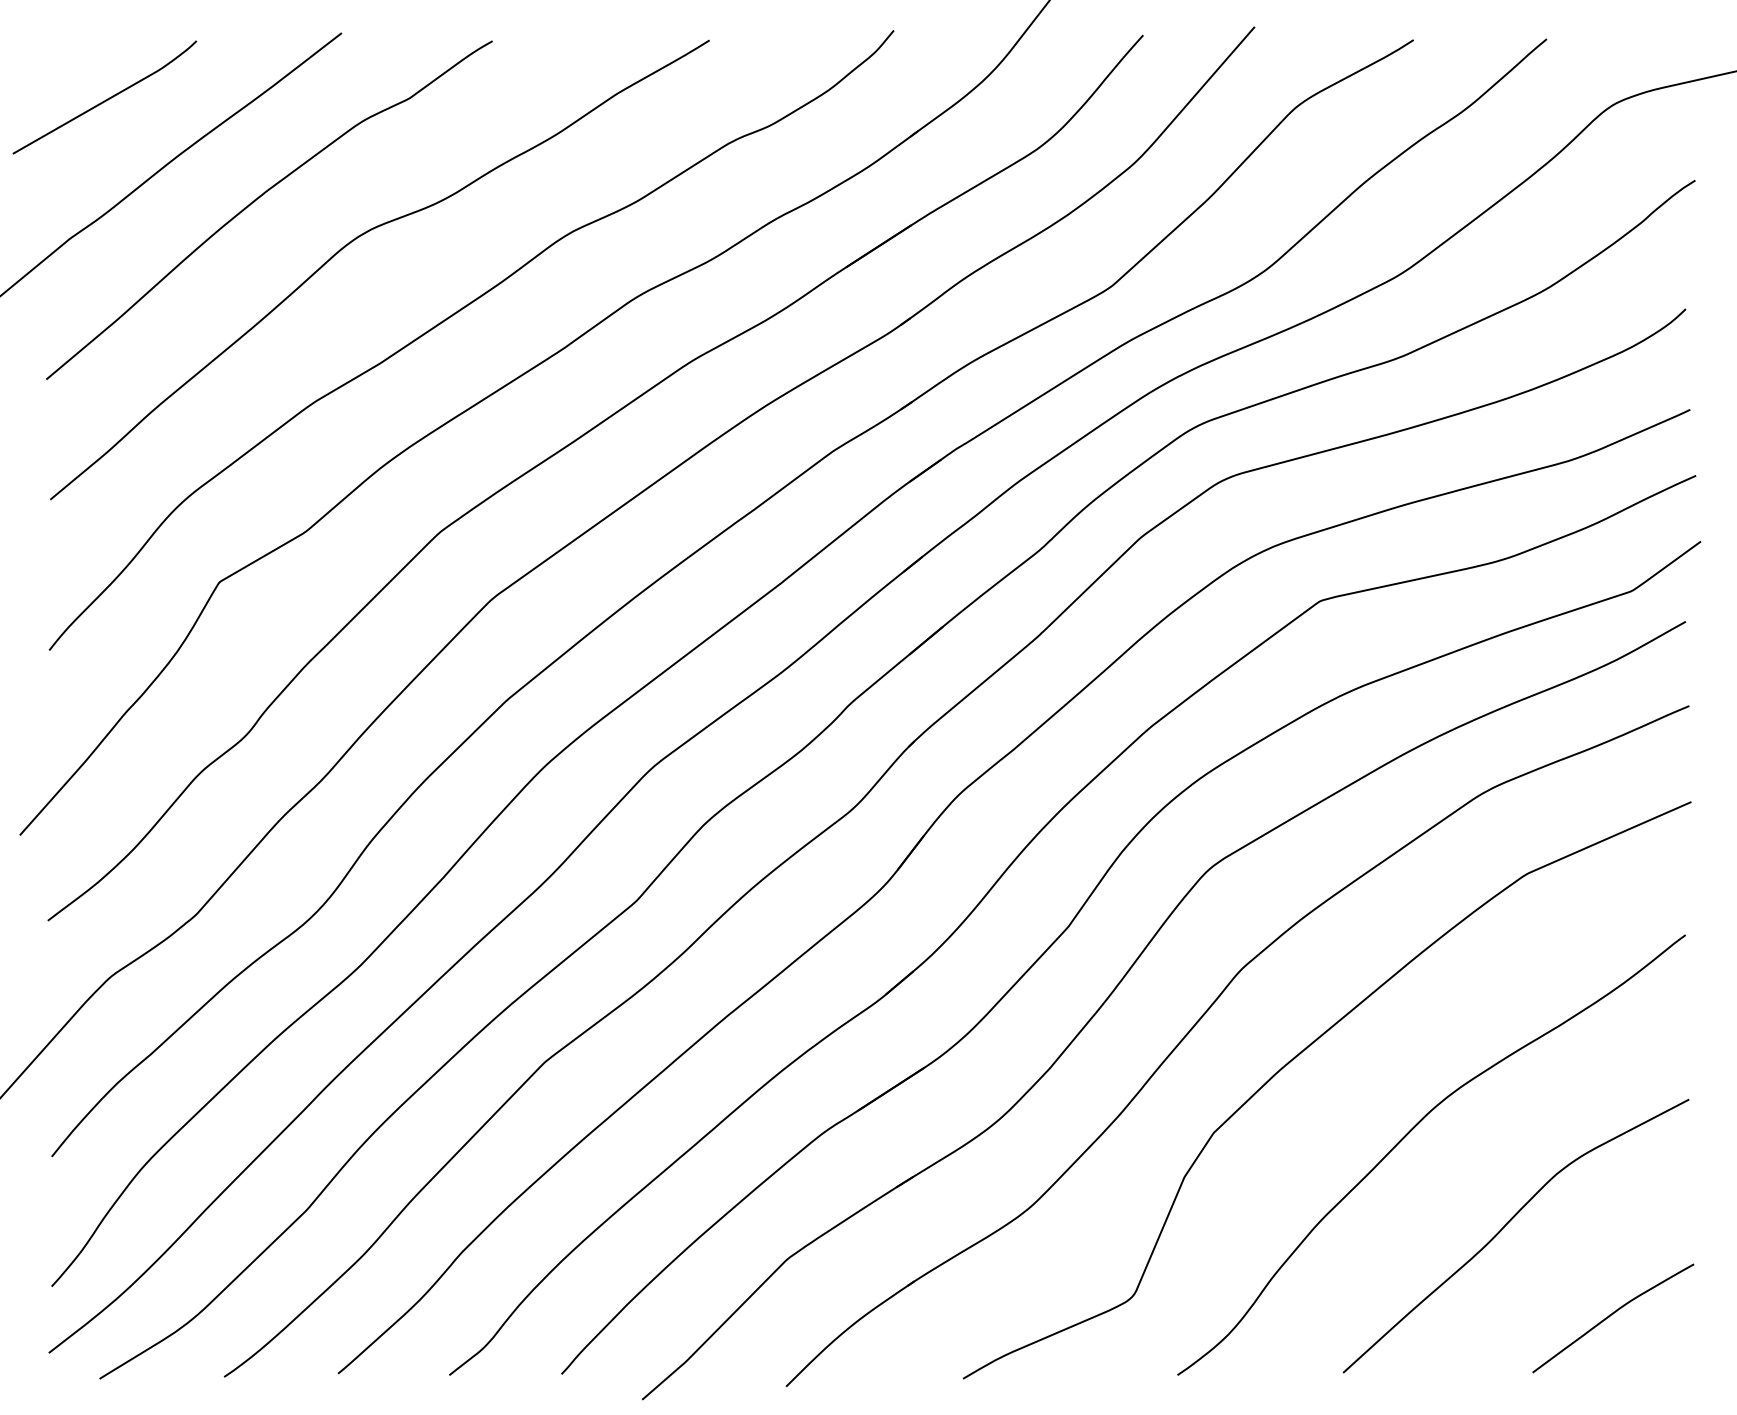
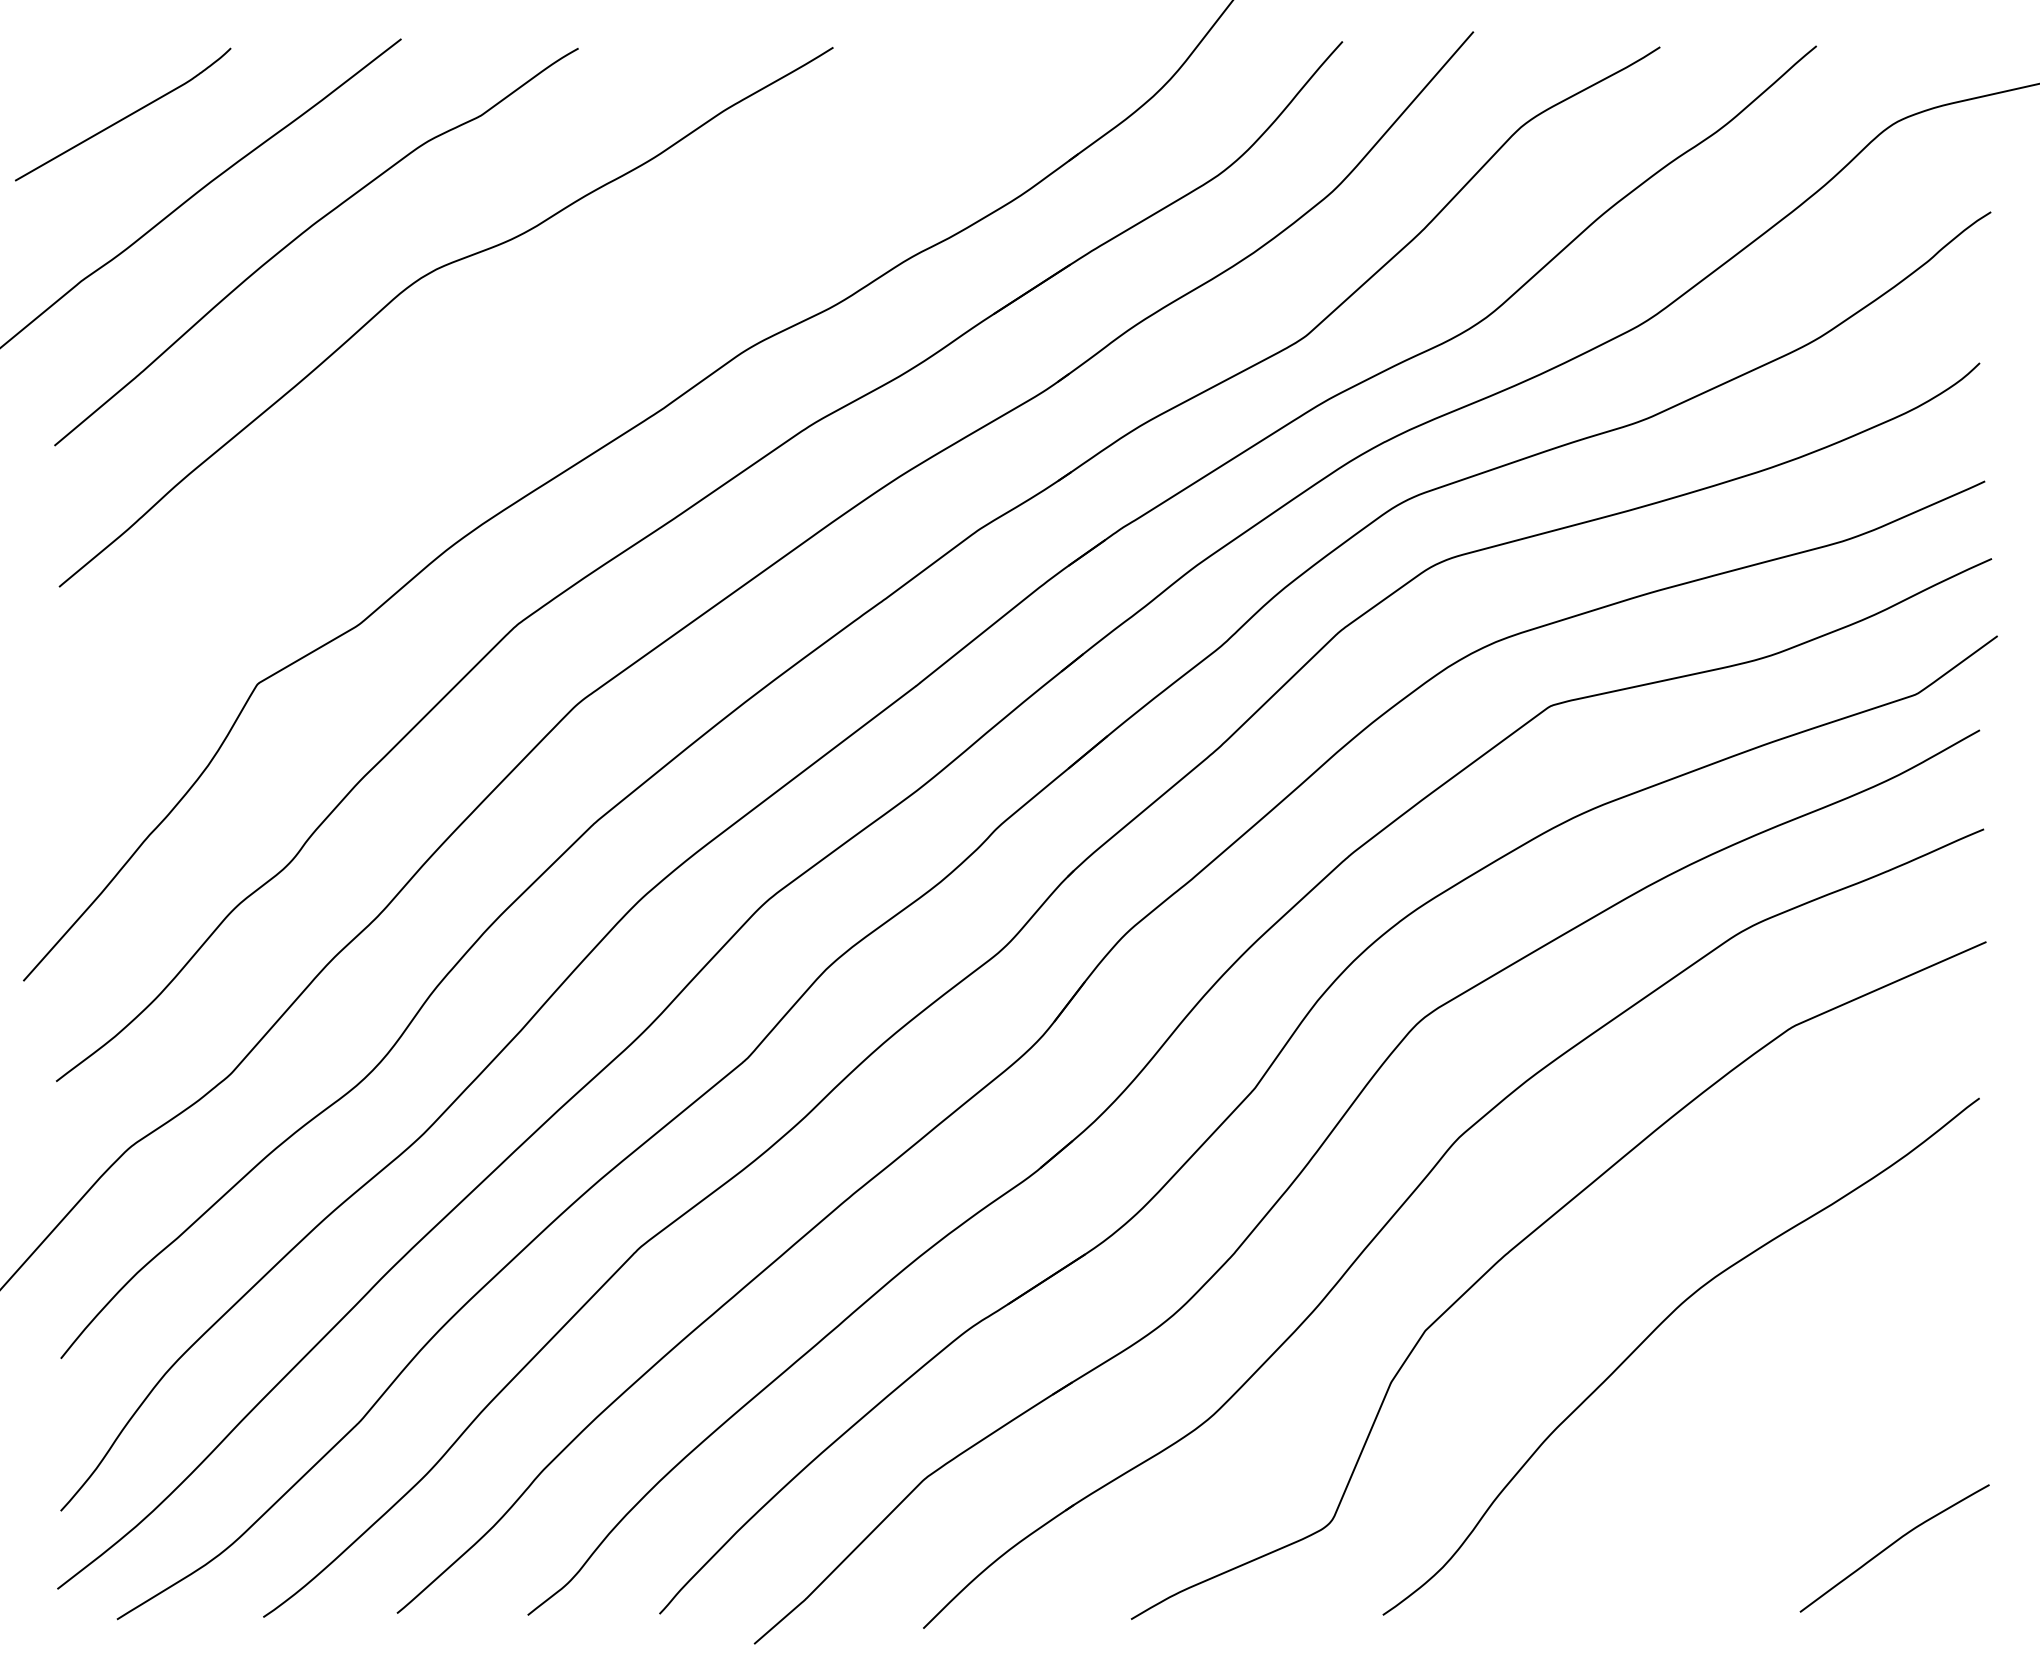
curve: (454, 315) -> (533, 370), removed
curve: (1506, 1225) -> (1769, 1439), removed

